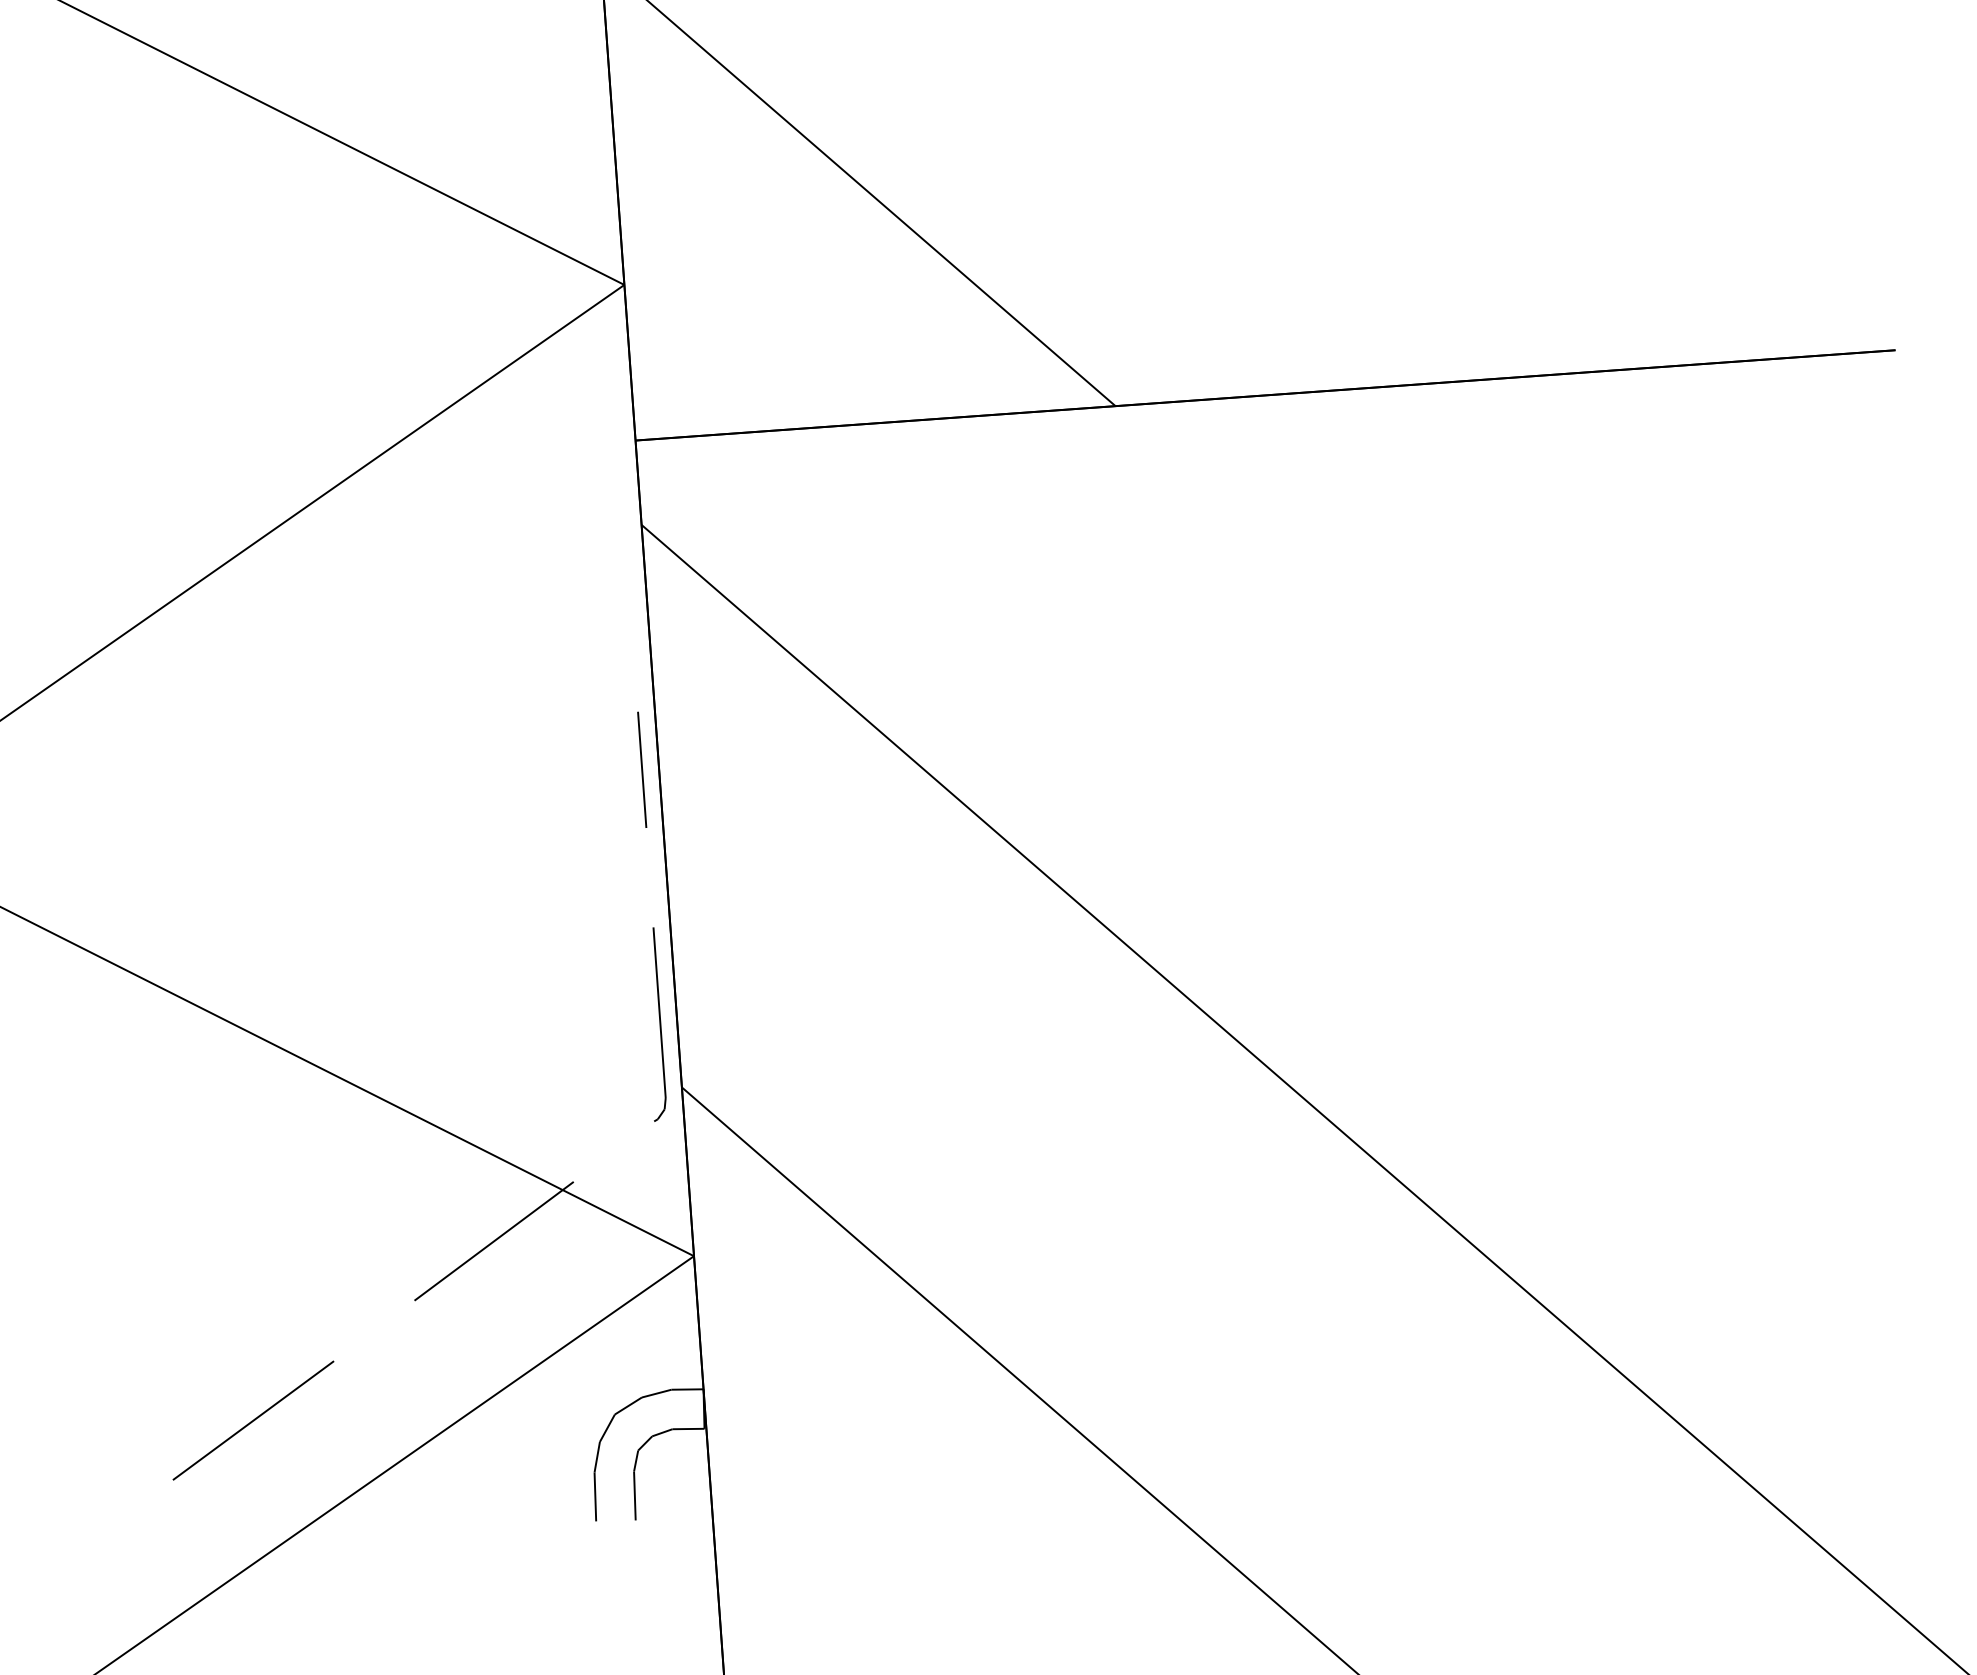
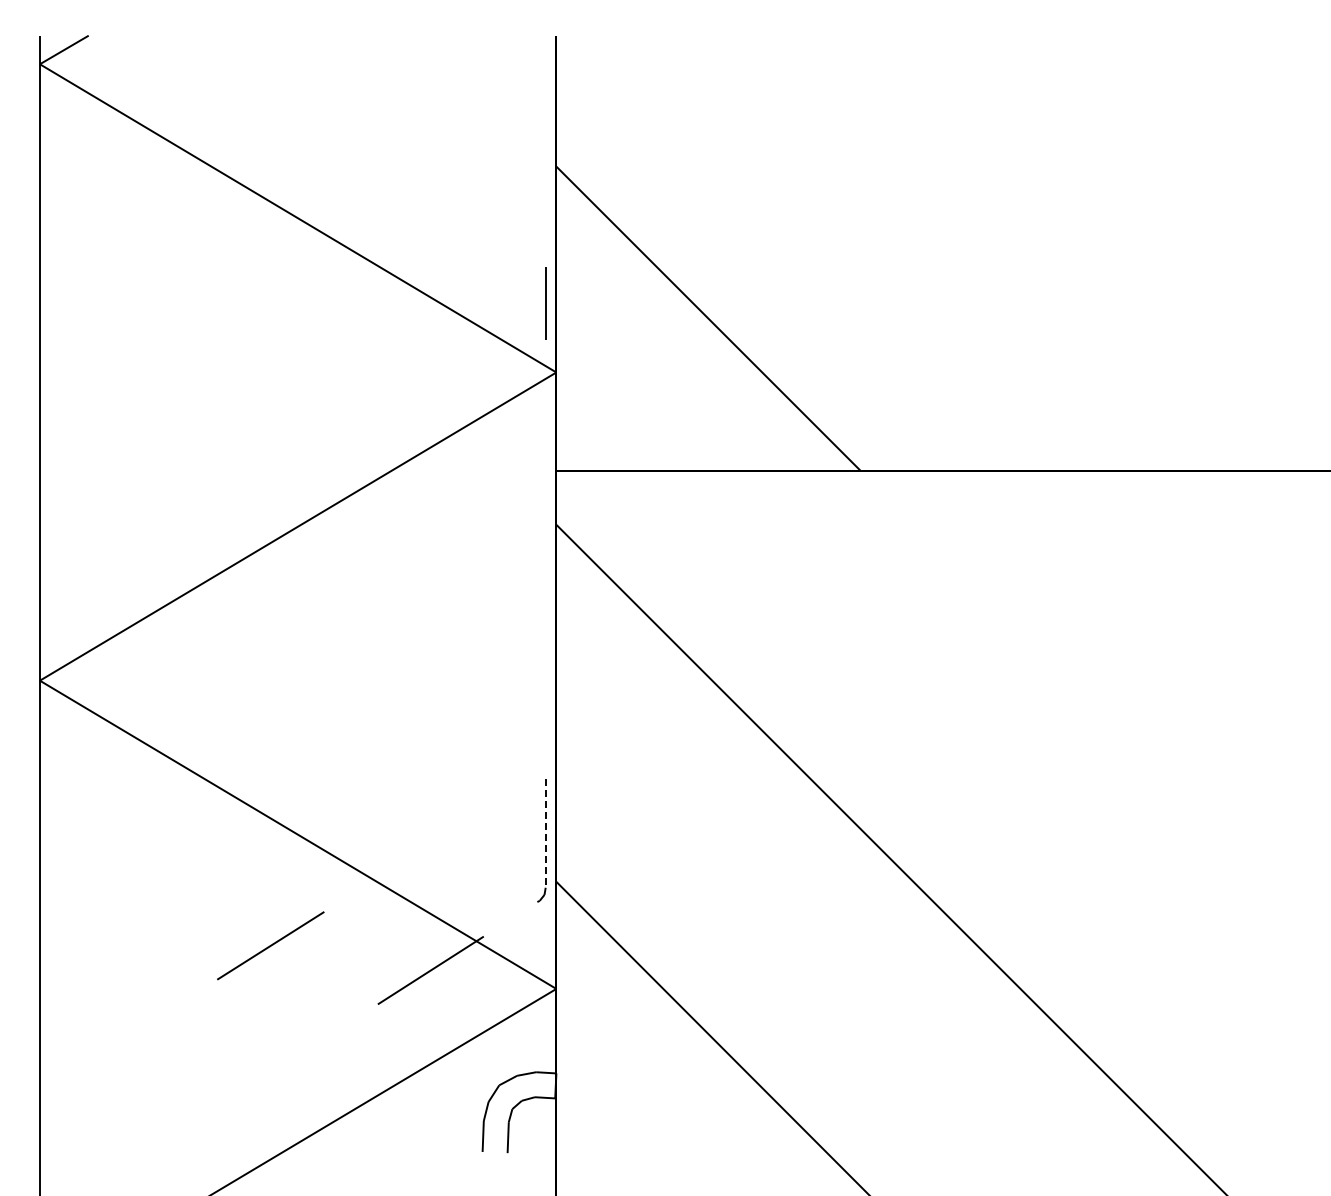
line: (641, 769) -> (545, 303), moved
line: (659, 1014) -> (545, 834), solid -> dashed
line: (252, 1420) -> (270, 945), moved

